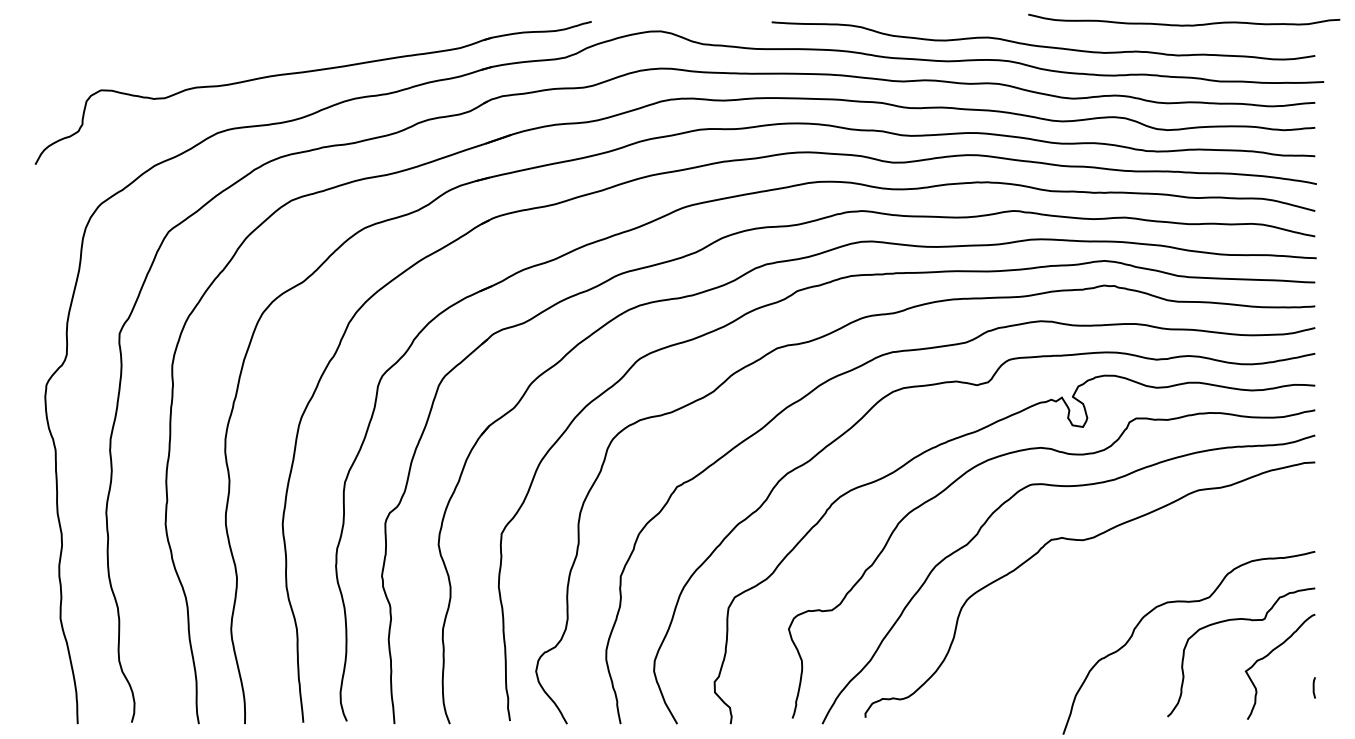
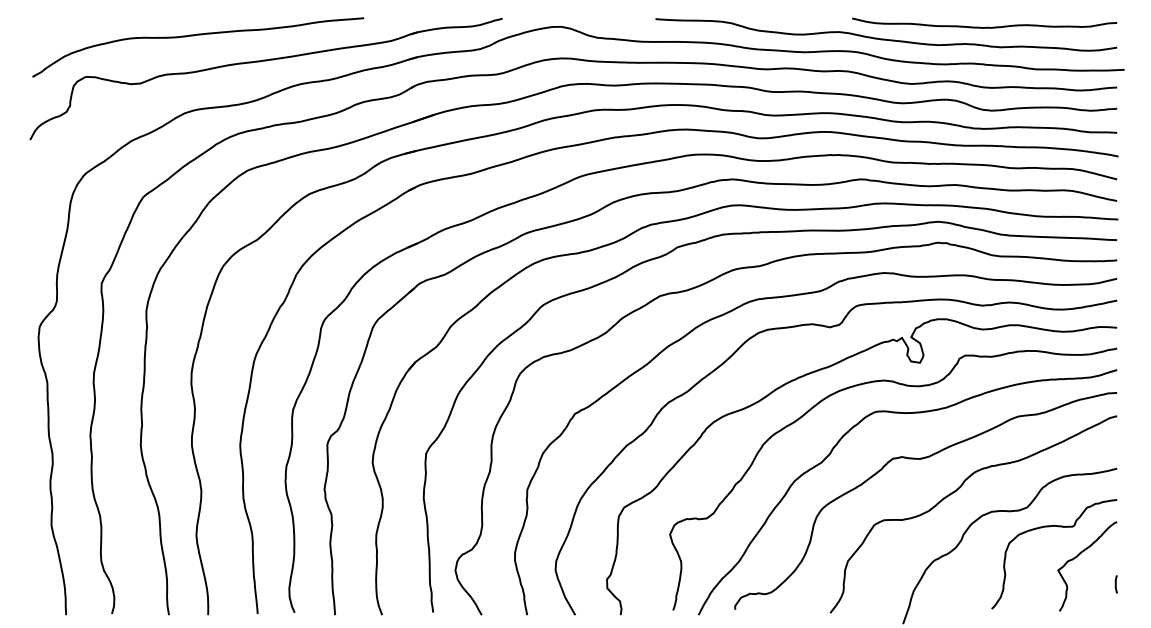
curve: (1184, 24) -> (984, 26), moved
curve: (228, 42) -> (194, 36), added
curve: (1126, 578) -> (956, 491), added

